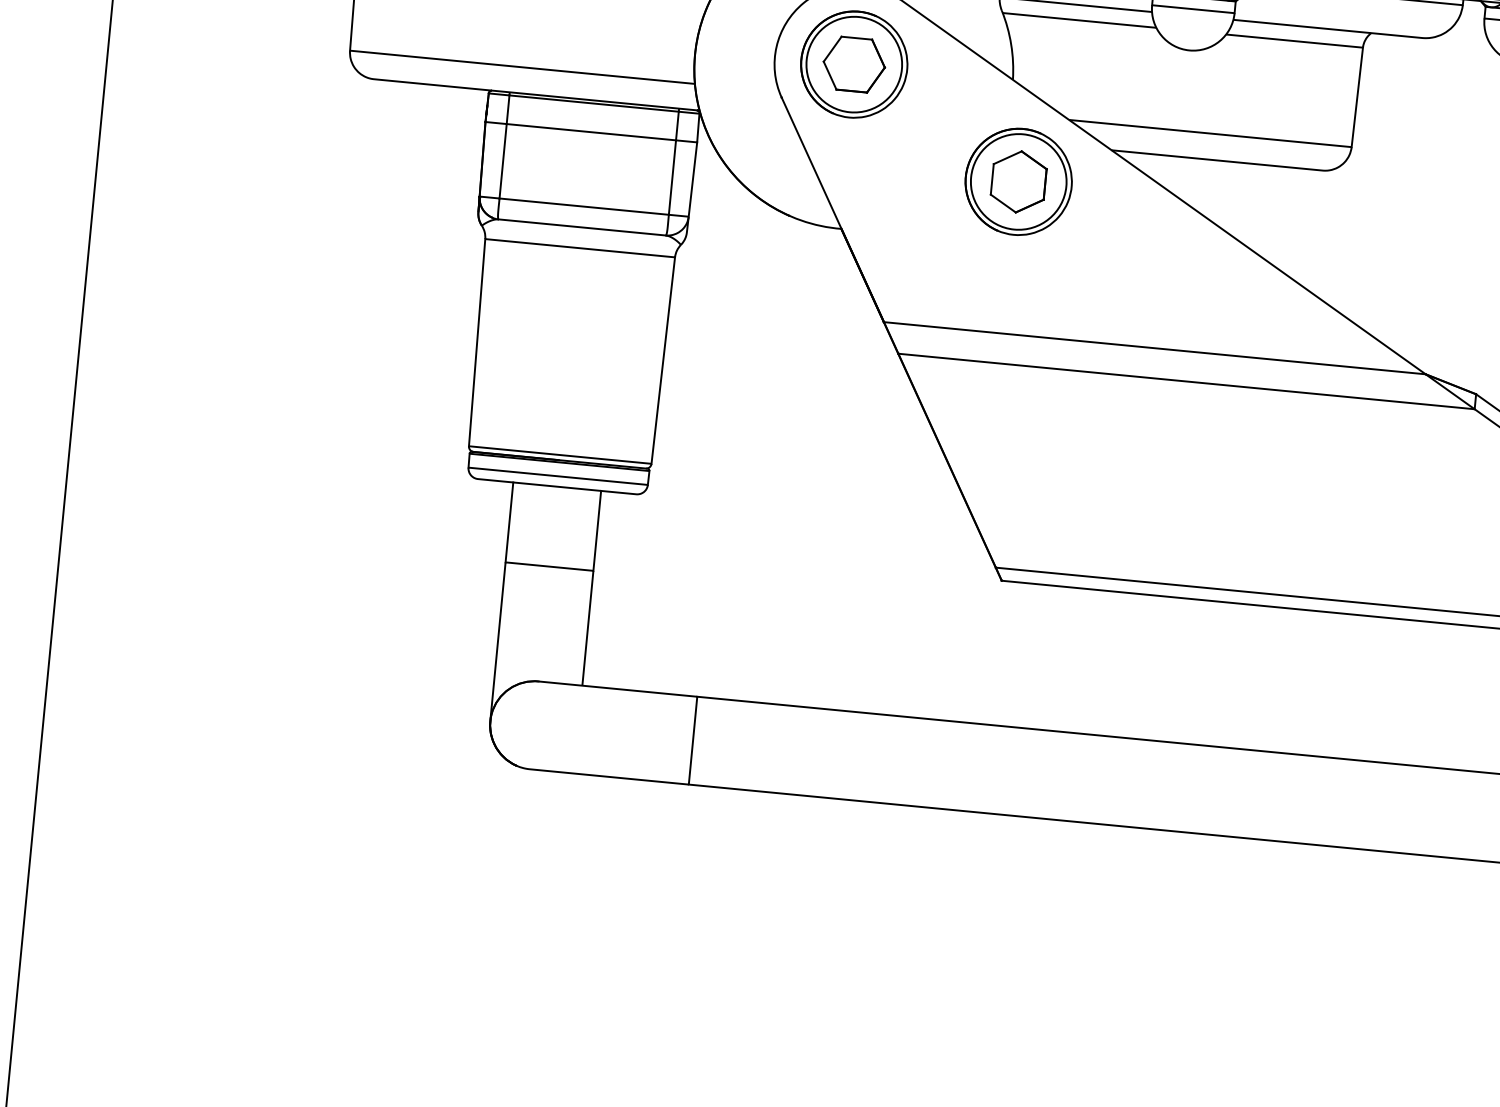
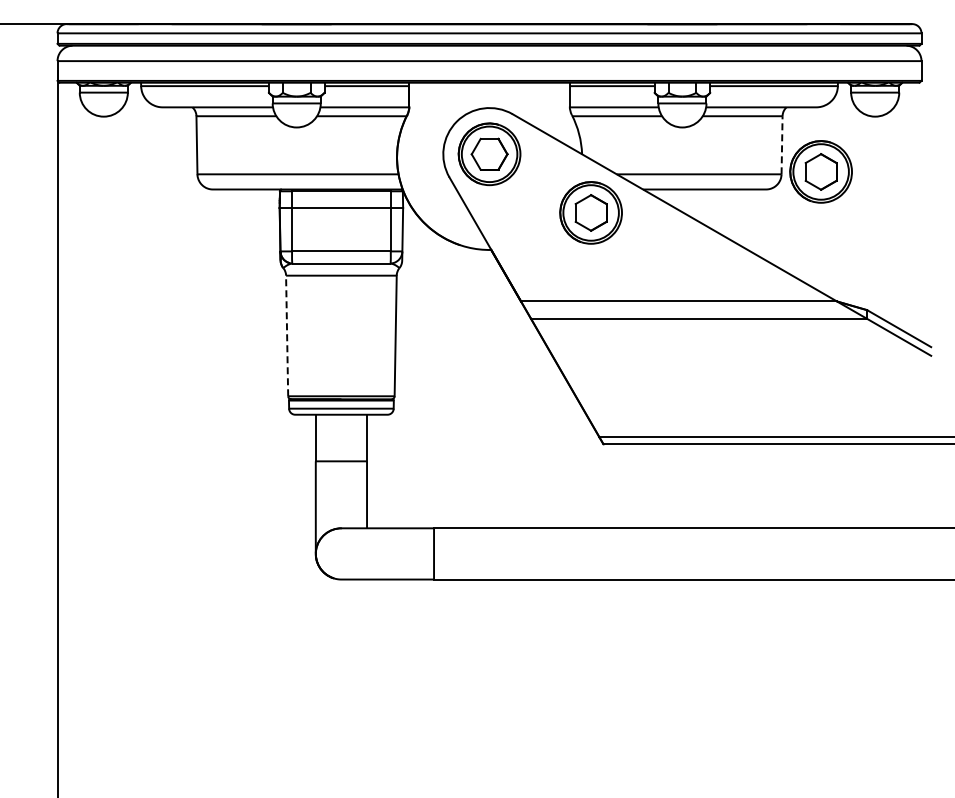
line: (1358, 96) -> (782, 144), solid -> dashed
part: (1418, 148) -> (820, 171), added
line: (477, 341) -> (287, 335), solid -> dashed

